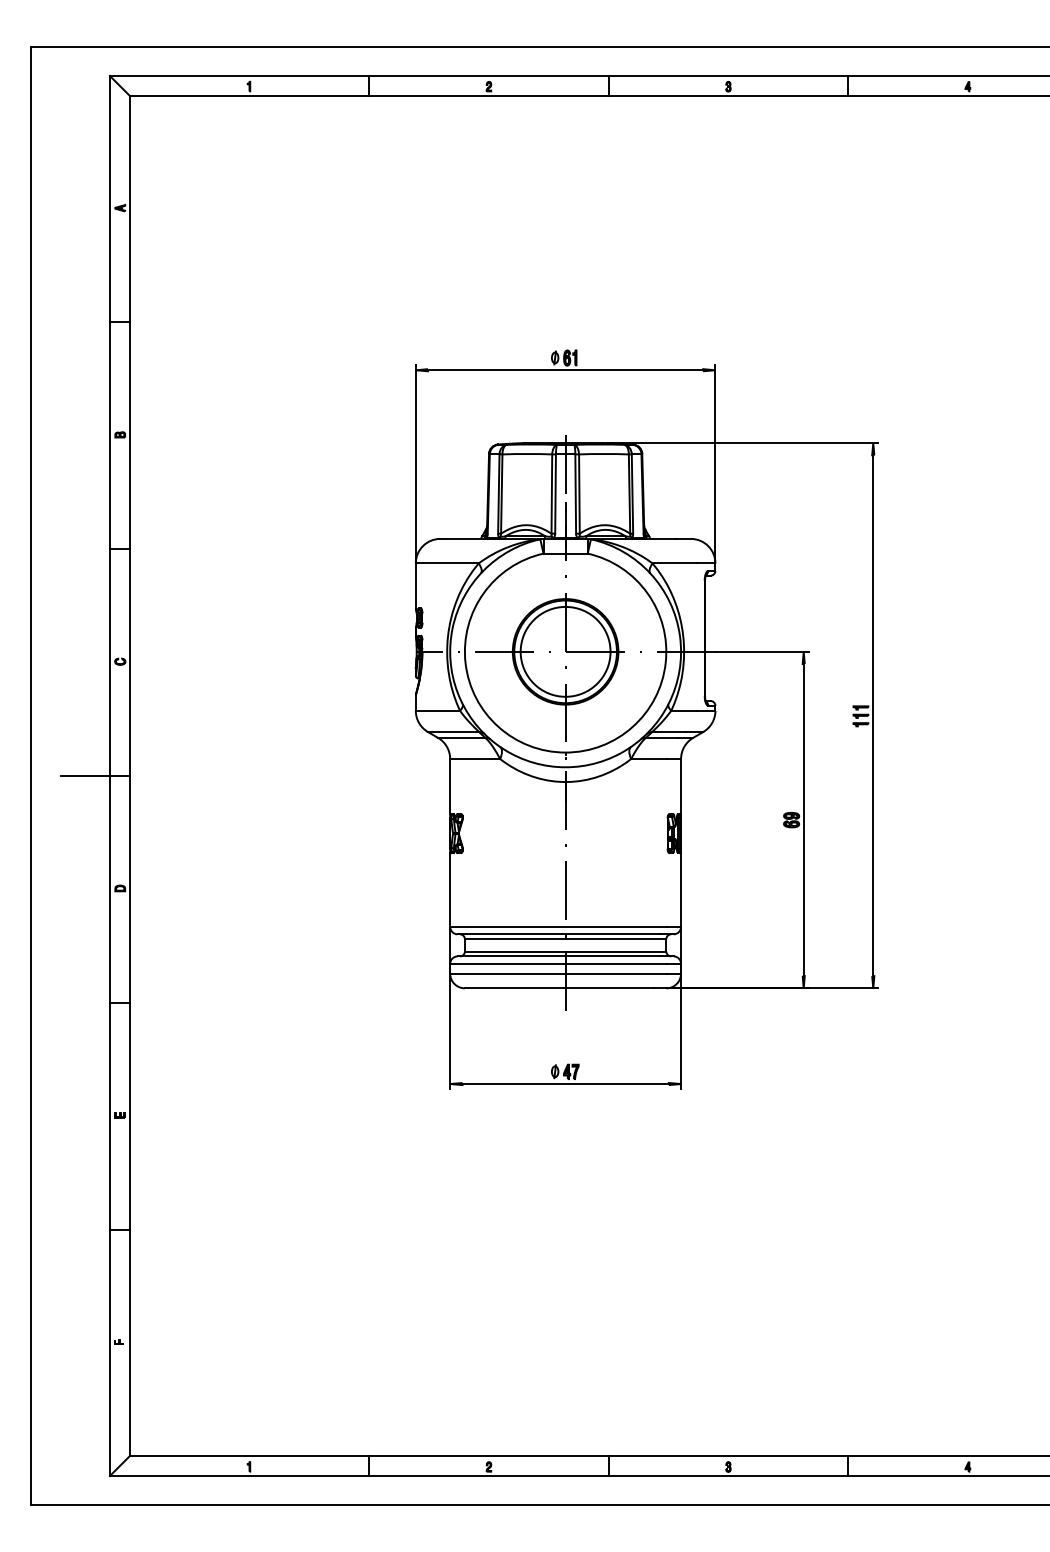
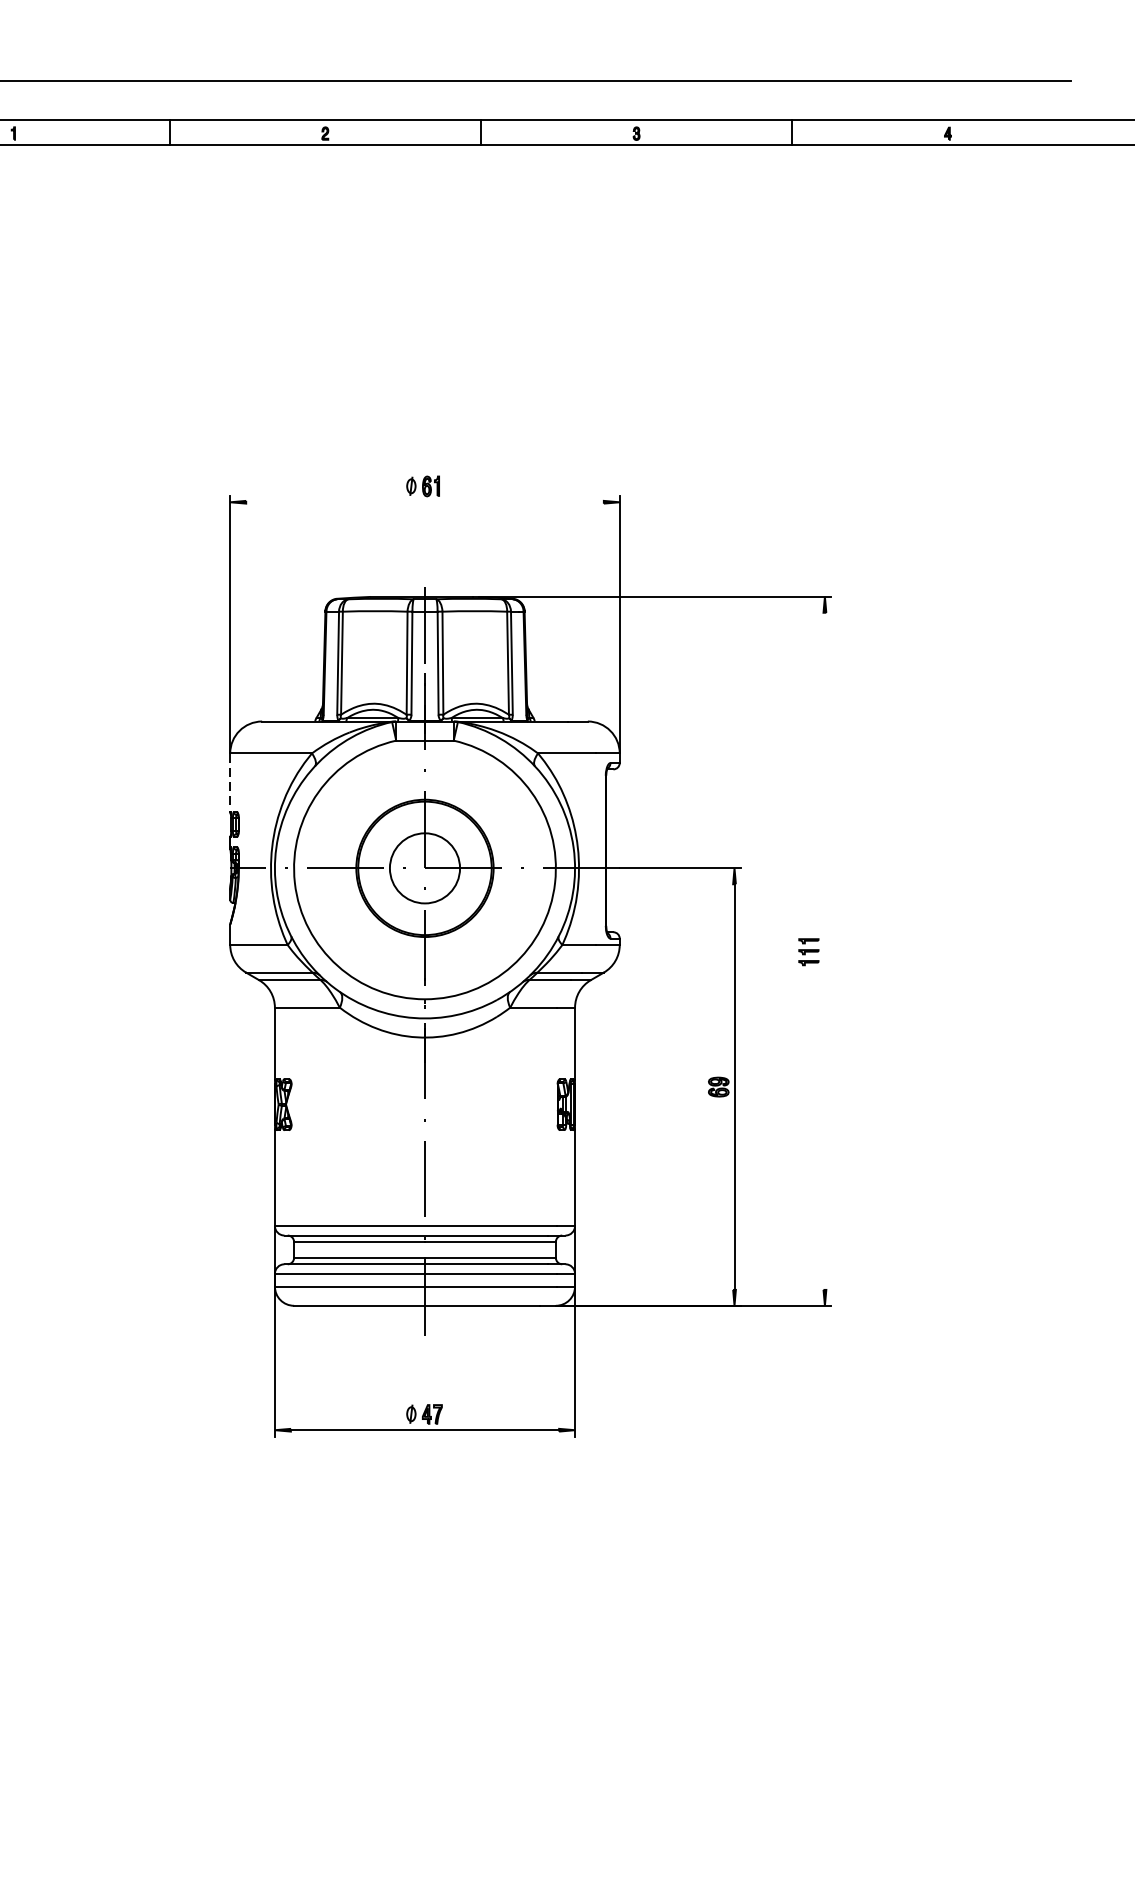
line: (565, 370) -> (424, 502), removed
line: (415, 585) -> (229, 782), solid -> dashed
circle: (565, 651) -> (424, 867), size x0.6
line: (873, 715) -> (825, 951), removed

